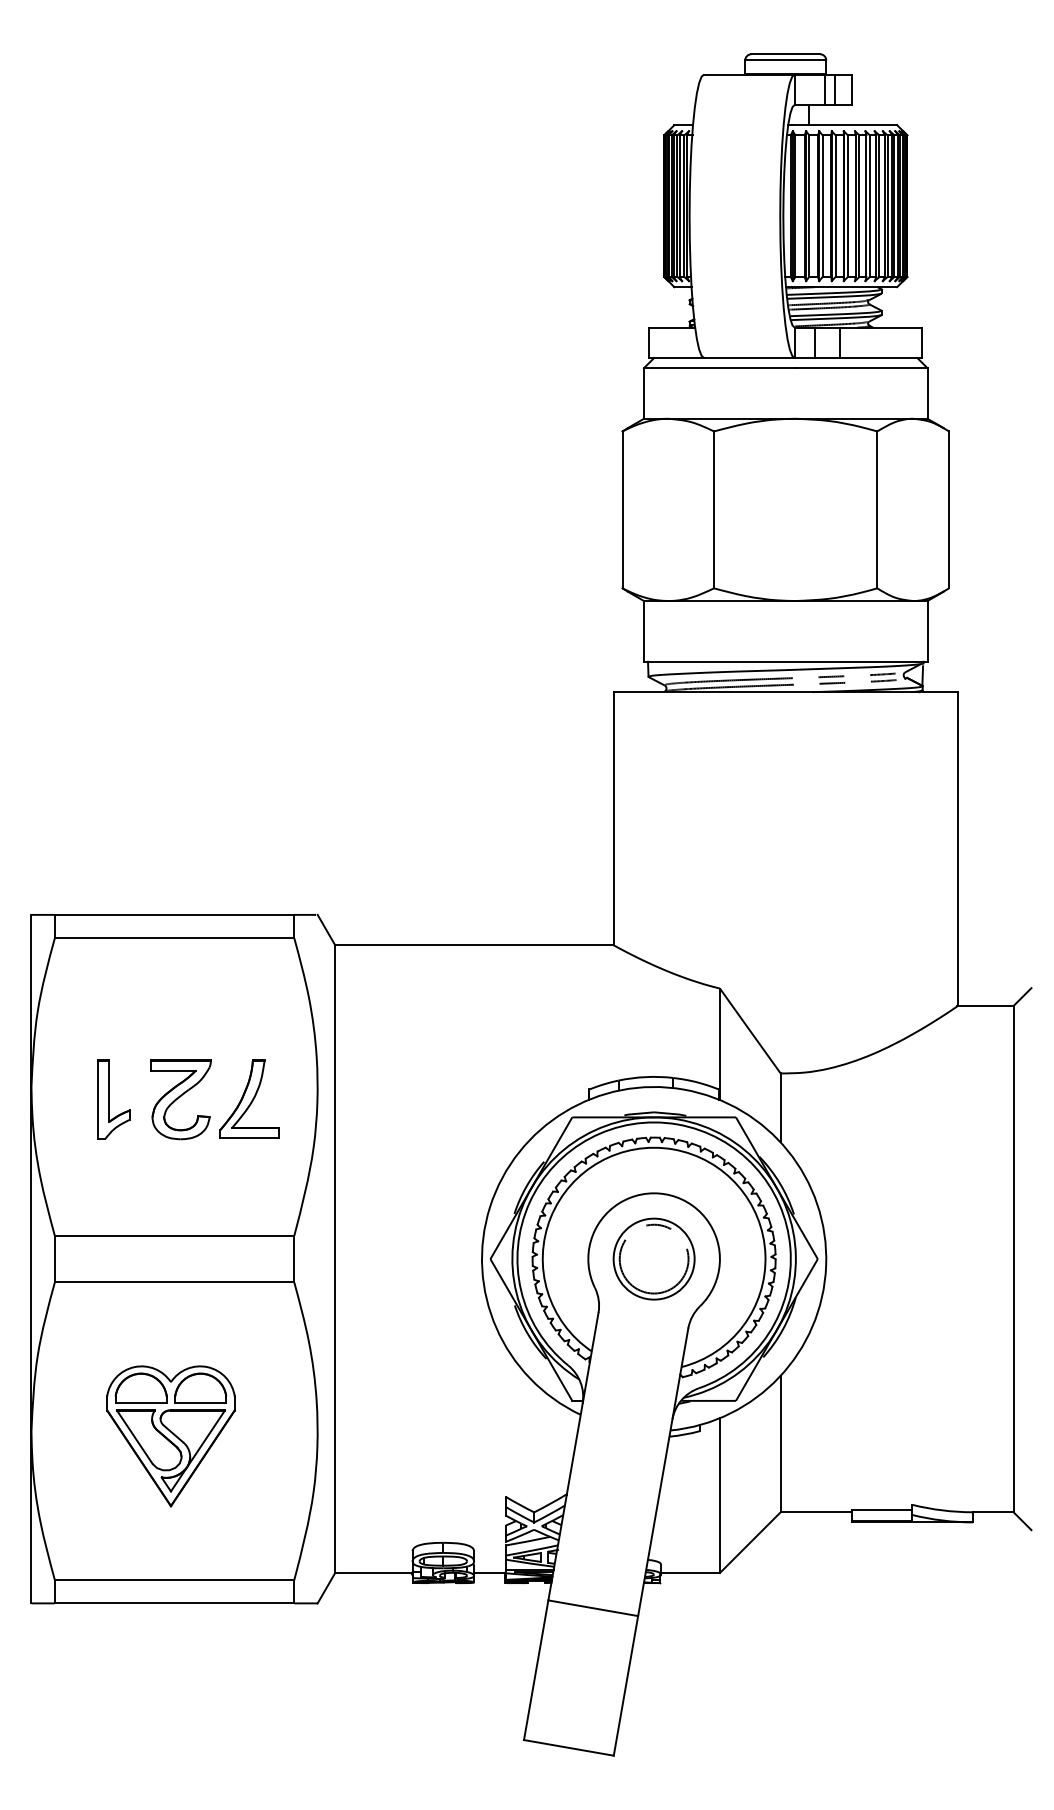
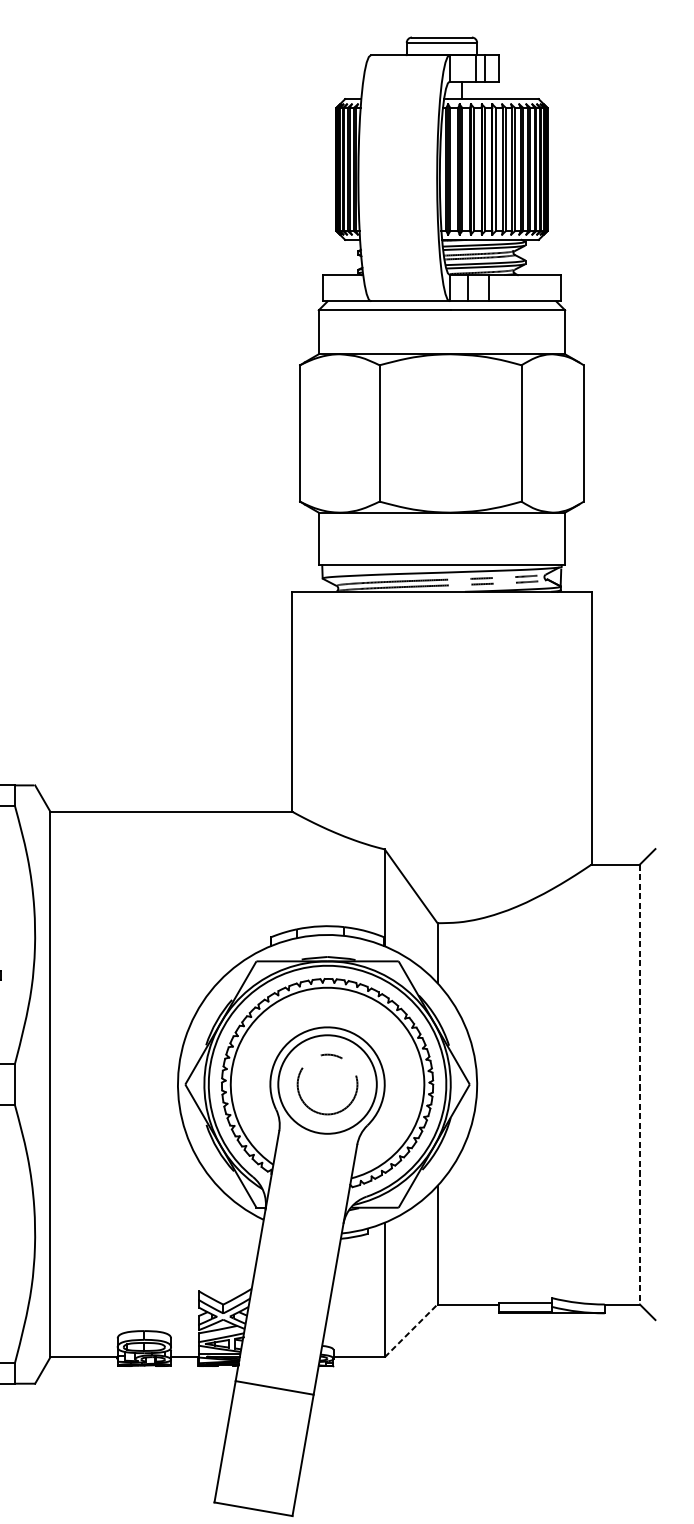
circle: (653, 1258) -> (327, 1083), size x1.4
line: (1013, 1259) -> (639, 1084), solid -> dashed
line: (750, 1542) -> (411, 1330), solid -> dashed

